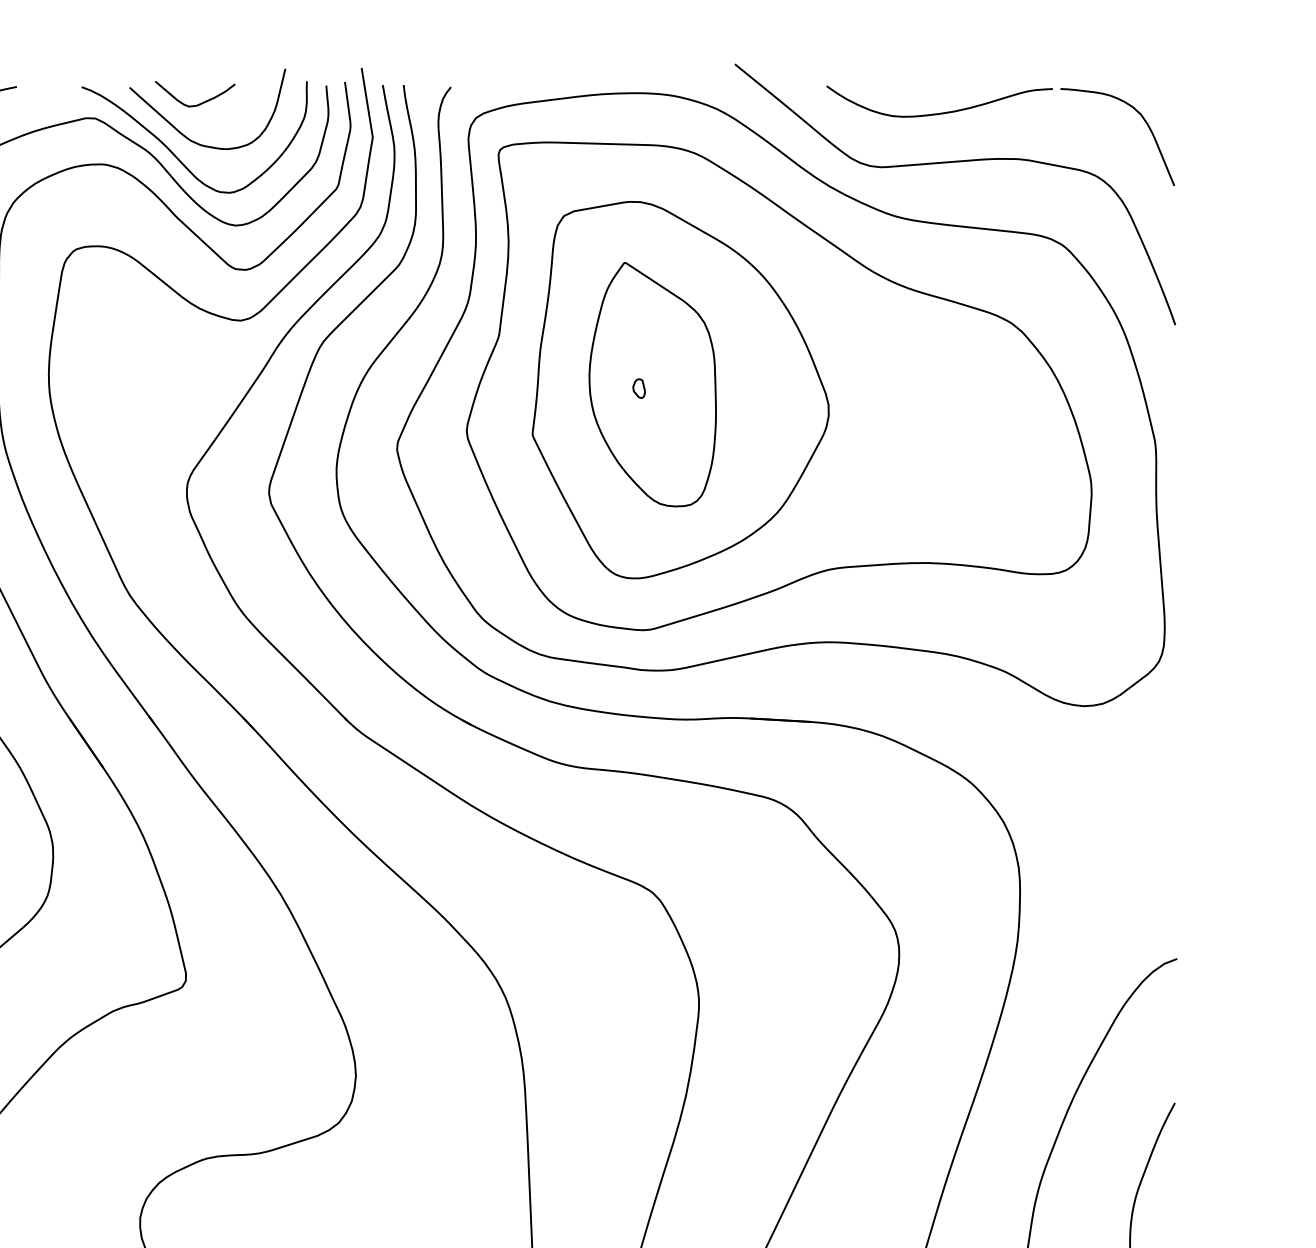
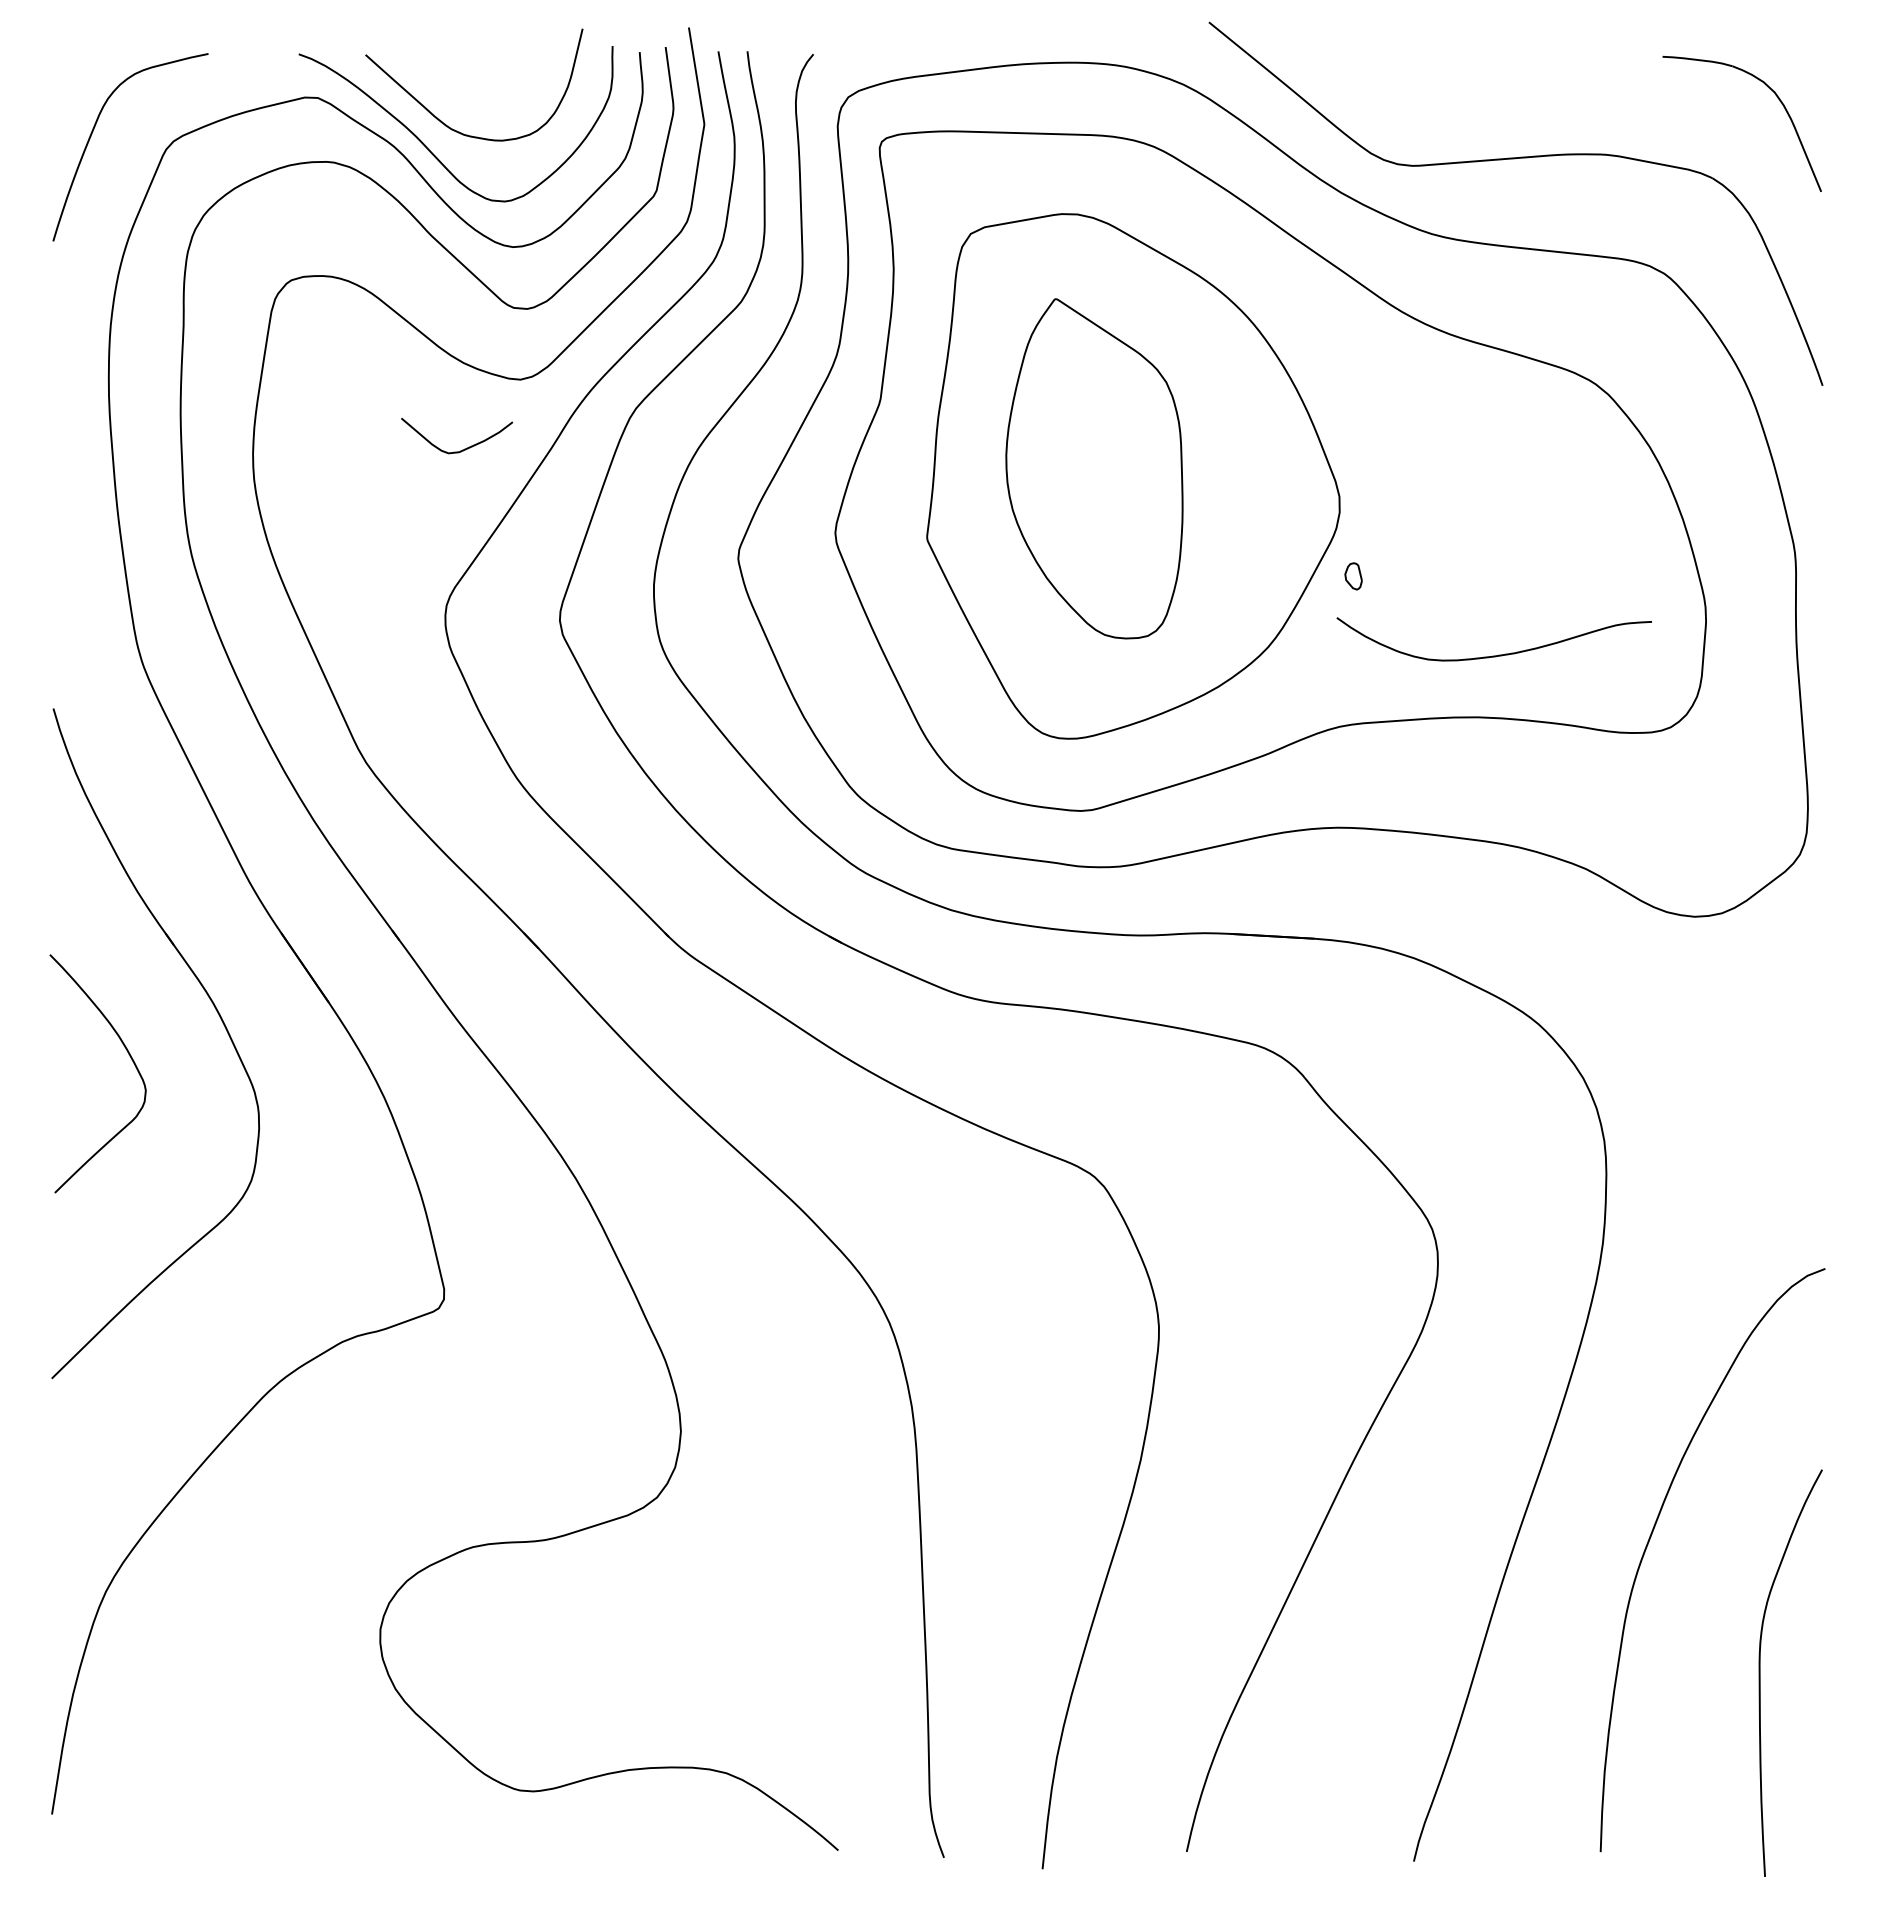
curve: (200, 103) -> (464, 448), moved
curve: (942, 112) -> (1498, 654), moved
part: (639, 388) -> (1353, 576), moved

